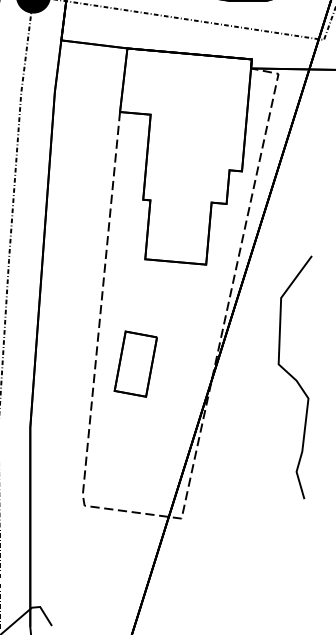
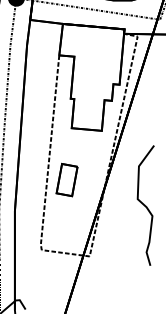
curve: (294, 377) -> (145, 205), moved

